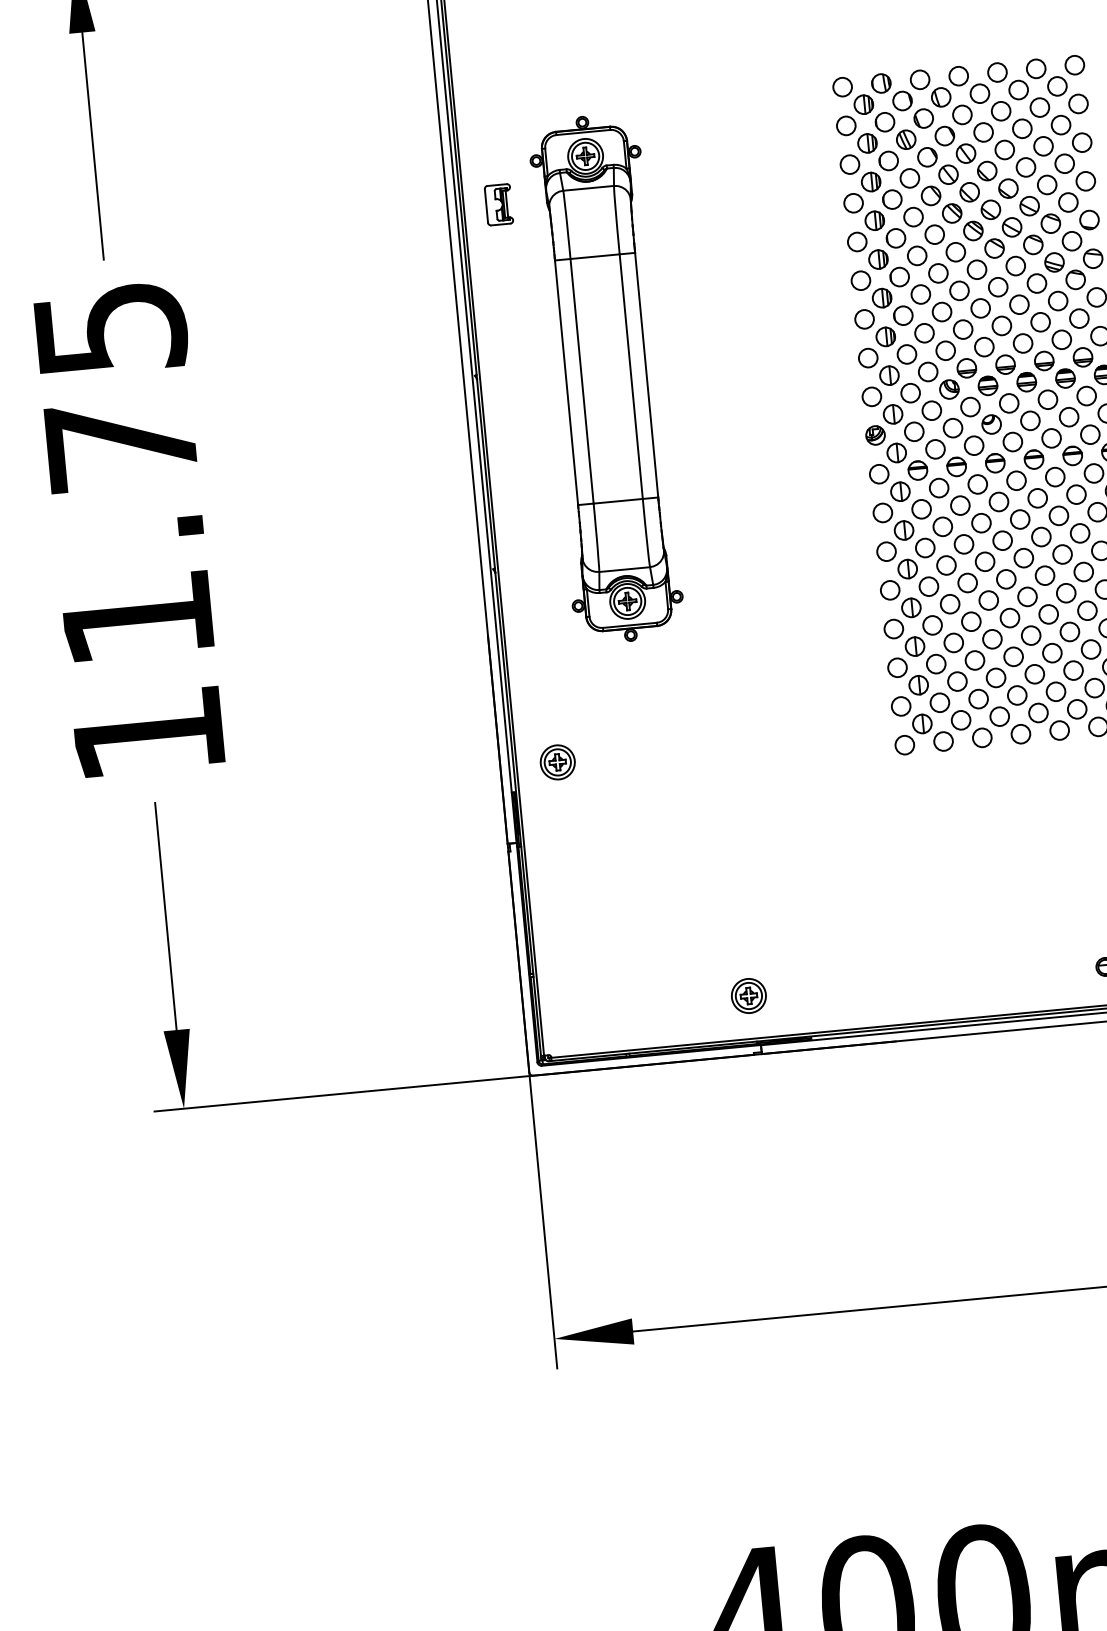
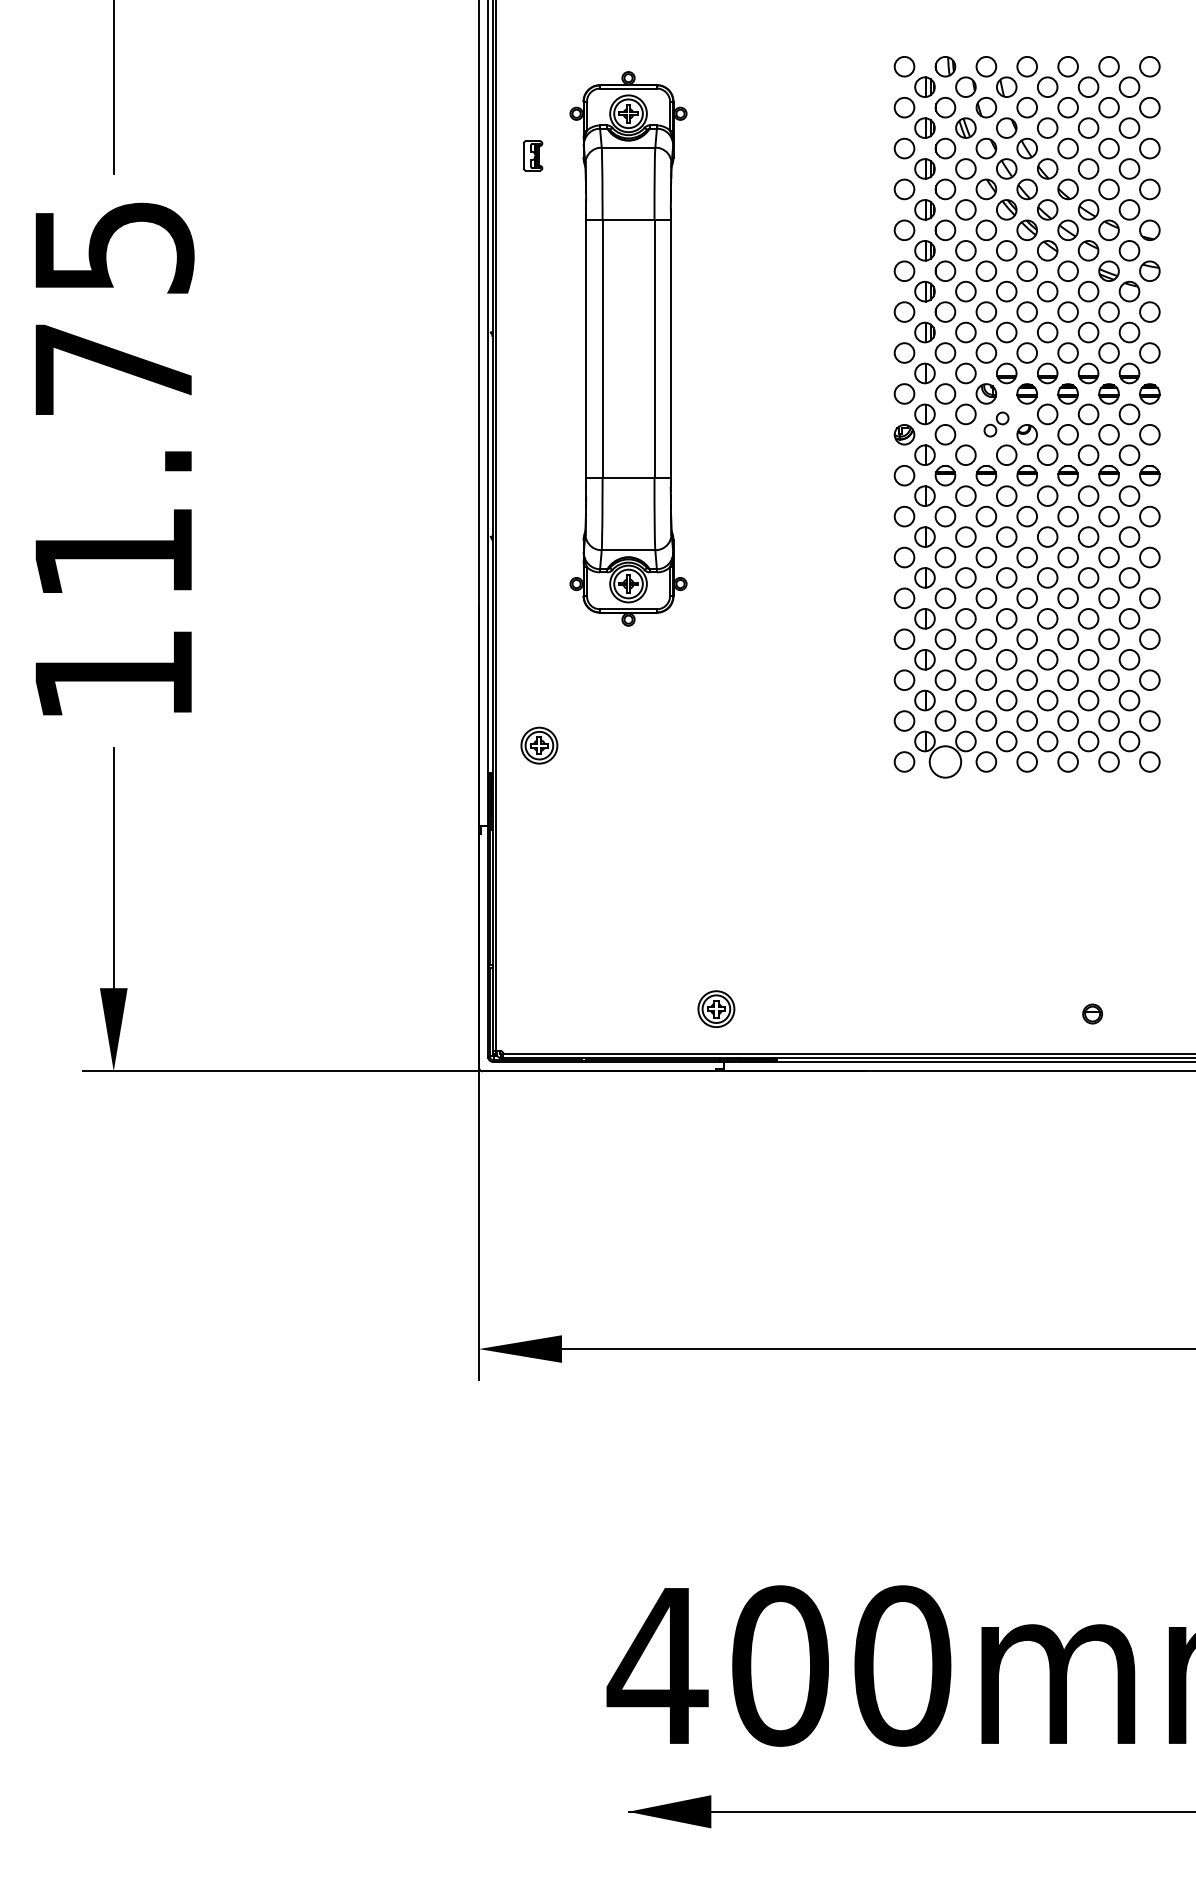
part: (498, 204) -> (532, 155), size x0.7
part: (961, 417) -> (996, 424), size x0.6
circle: (943, 741) -> (945, 761), size x1.6

